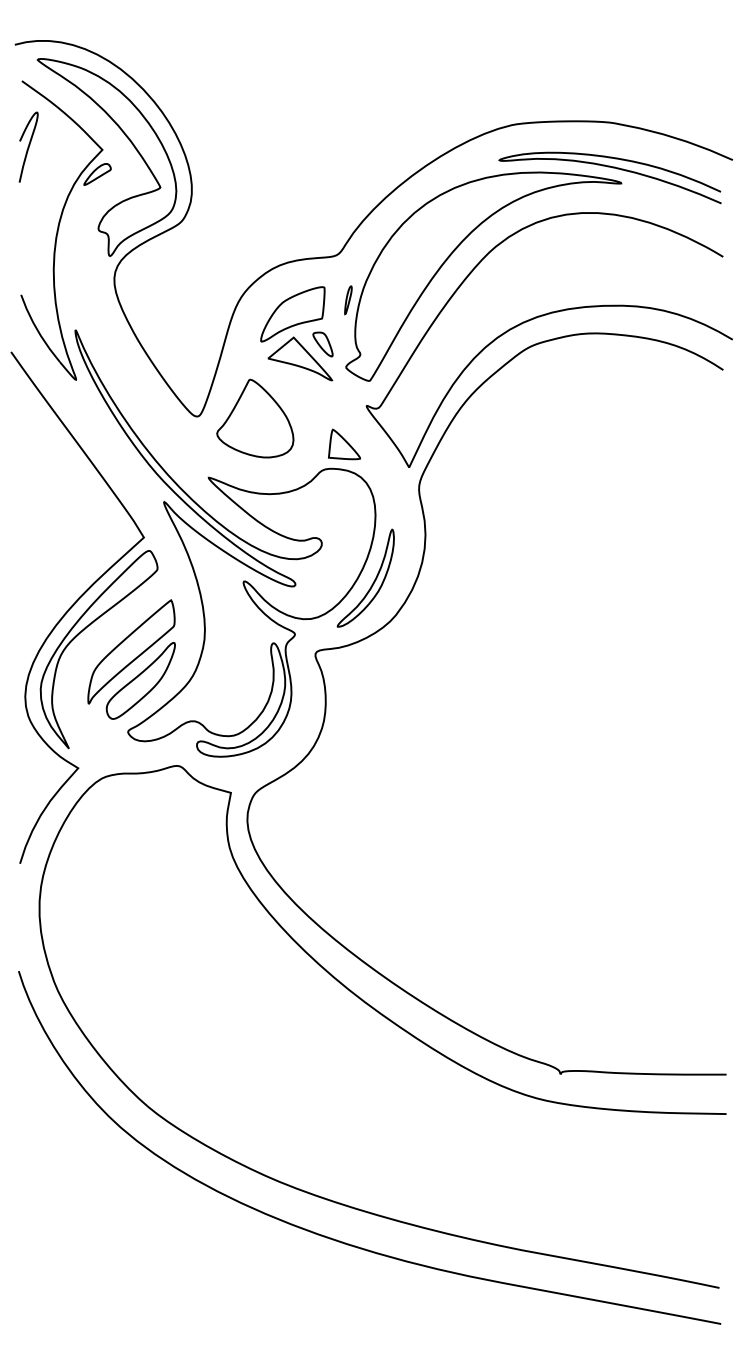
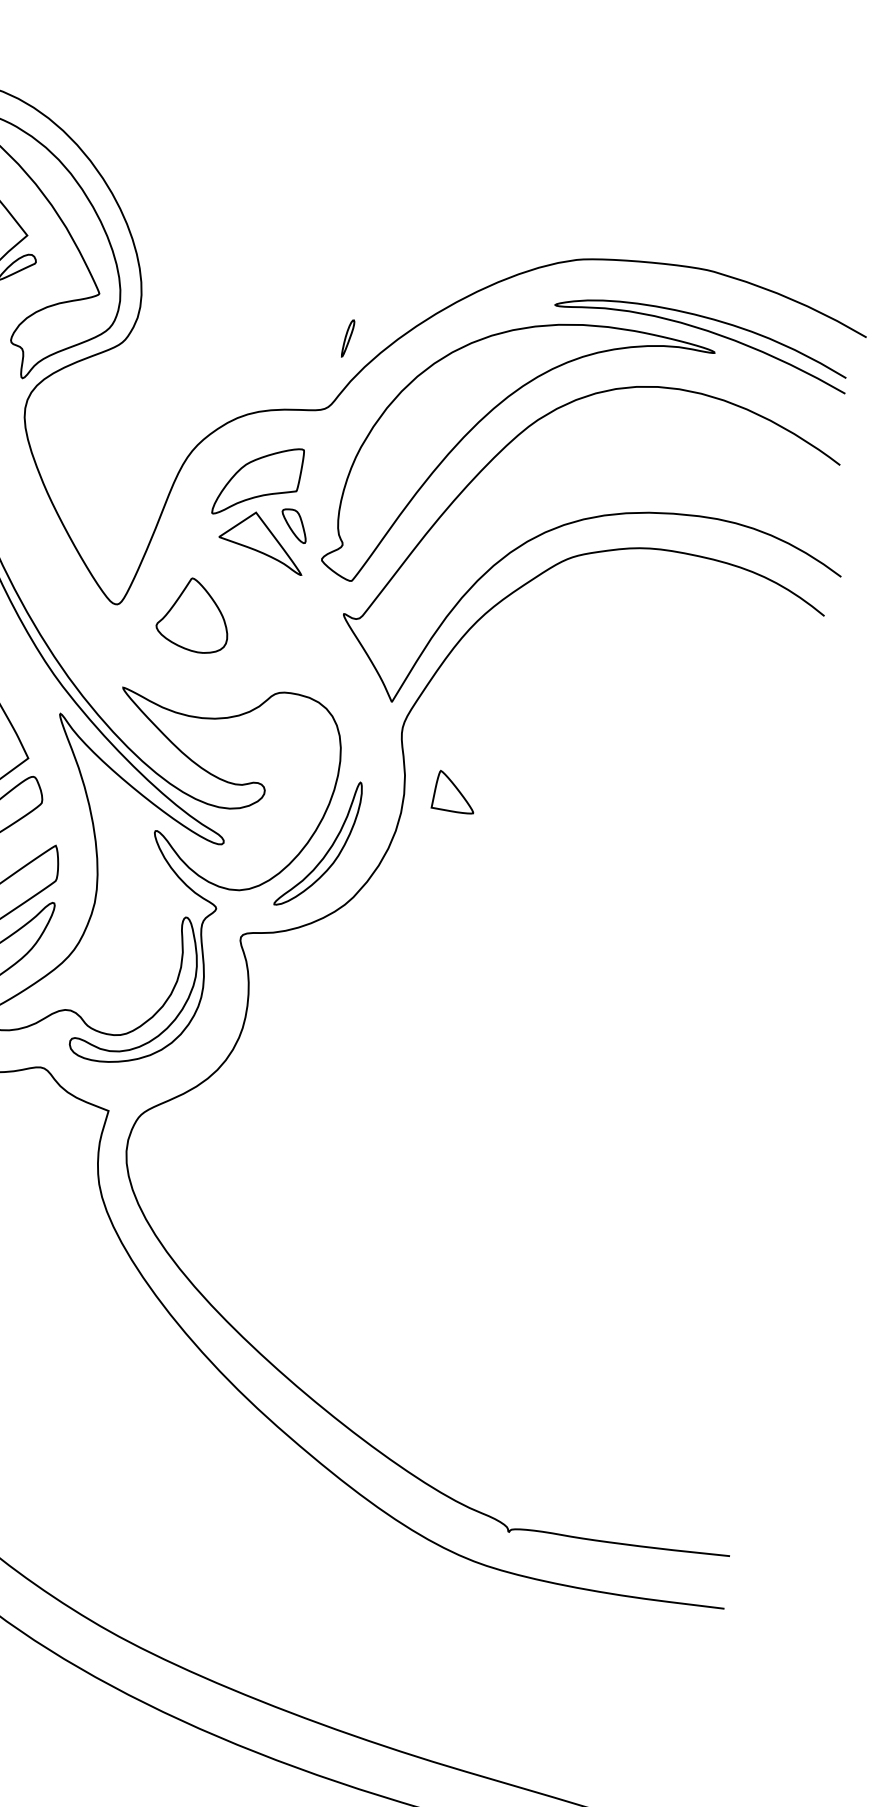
part: (348, 300) -> (348, 338), moved
part: (255, 418) -> (193, 615), size x0.7
part: (344, 444) -> (454, 792), moved

